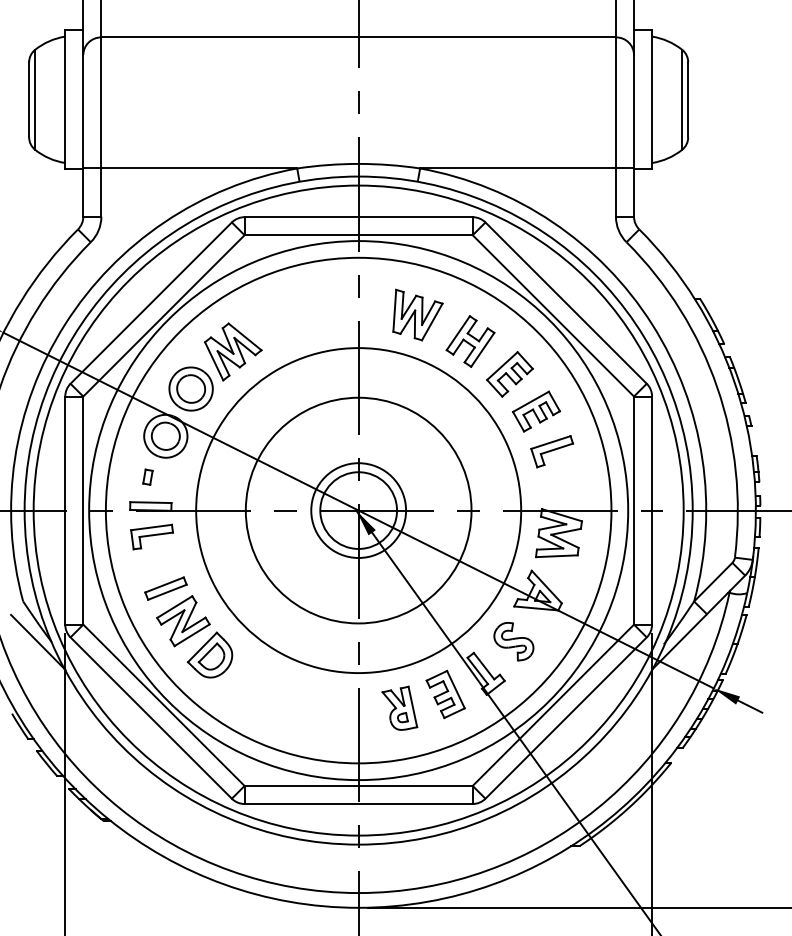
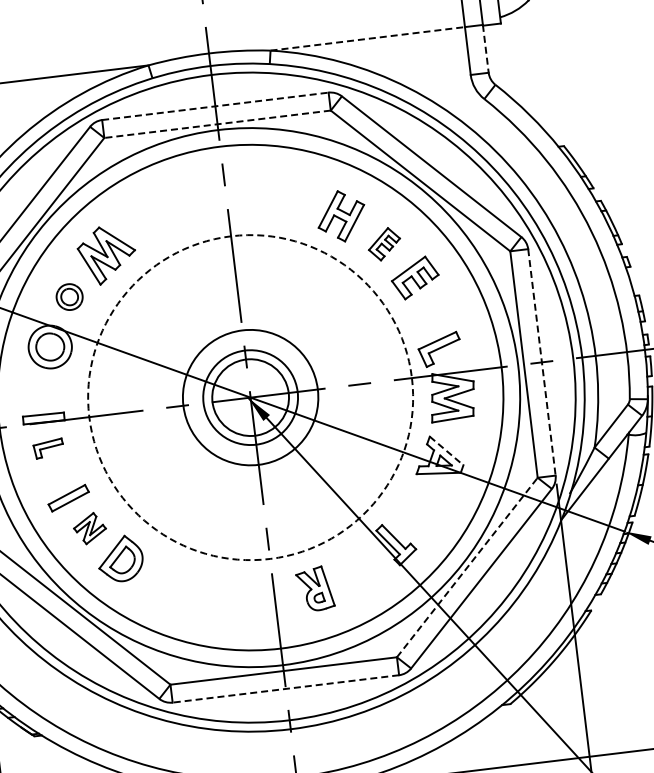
line: (518, 168) -> (368, 38), solid -> dashed
line: (634, 193) -> (486, 49), solid -> dashed
line: (359, 217) -> (216, 106), solid -> dashed
line: (358, 235) -> (217, 124), solid -> dashed
part: (417, 314) -> (285, 195), removed
part: (509, 374) -> (384, 244), size x0.7
part: (190, 388) -> (69, 296), size x0.6
part: (551, 451) -> (439, 349), moved
part: (147, 476) -> (36, 389), removed
circle: (358, 510) -> (250, 397), size x0.6
circle: (358, 510) -> (250, 397), solid -> dashed
line: (652, 511) -> (542, 363), solid -> dashed
part: (151, 536) -> (48, 448), size x0.7
line: (547, 587) -> (447, 451), solid -> dashed
part: (183, 621) -> (90, 528), size x0.6
part: (513, 641) -> (420, 508), removed
part: (445, 694) -> (358, 569), removed
line: (553, 704) -> (467, 566), solid -> dashed
line: (358, 804) -> (285, 689), solid -> dashed

